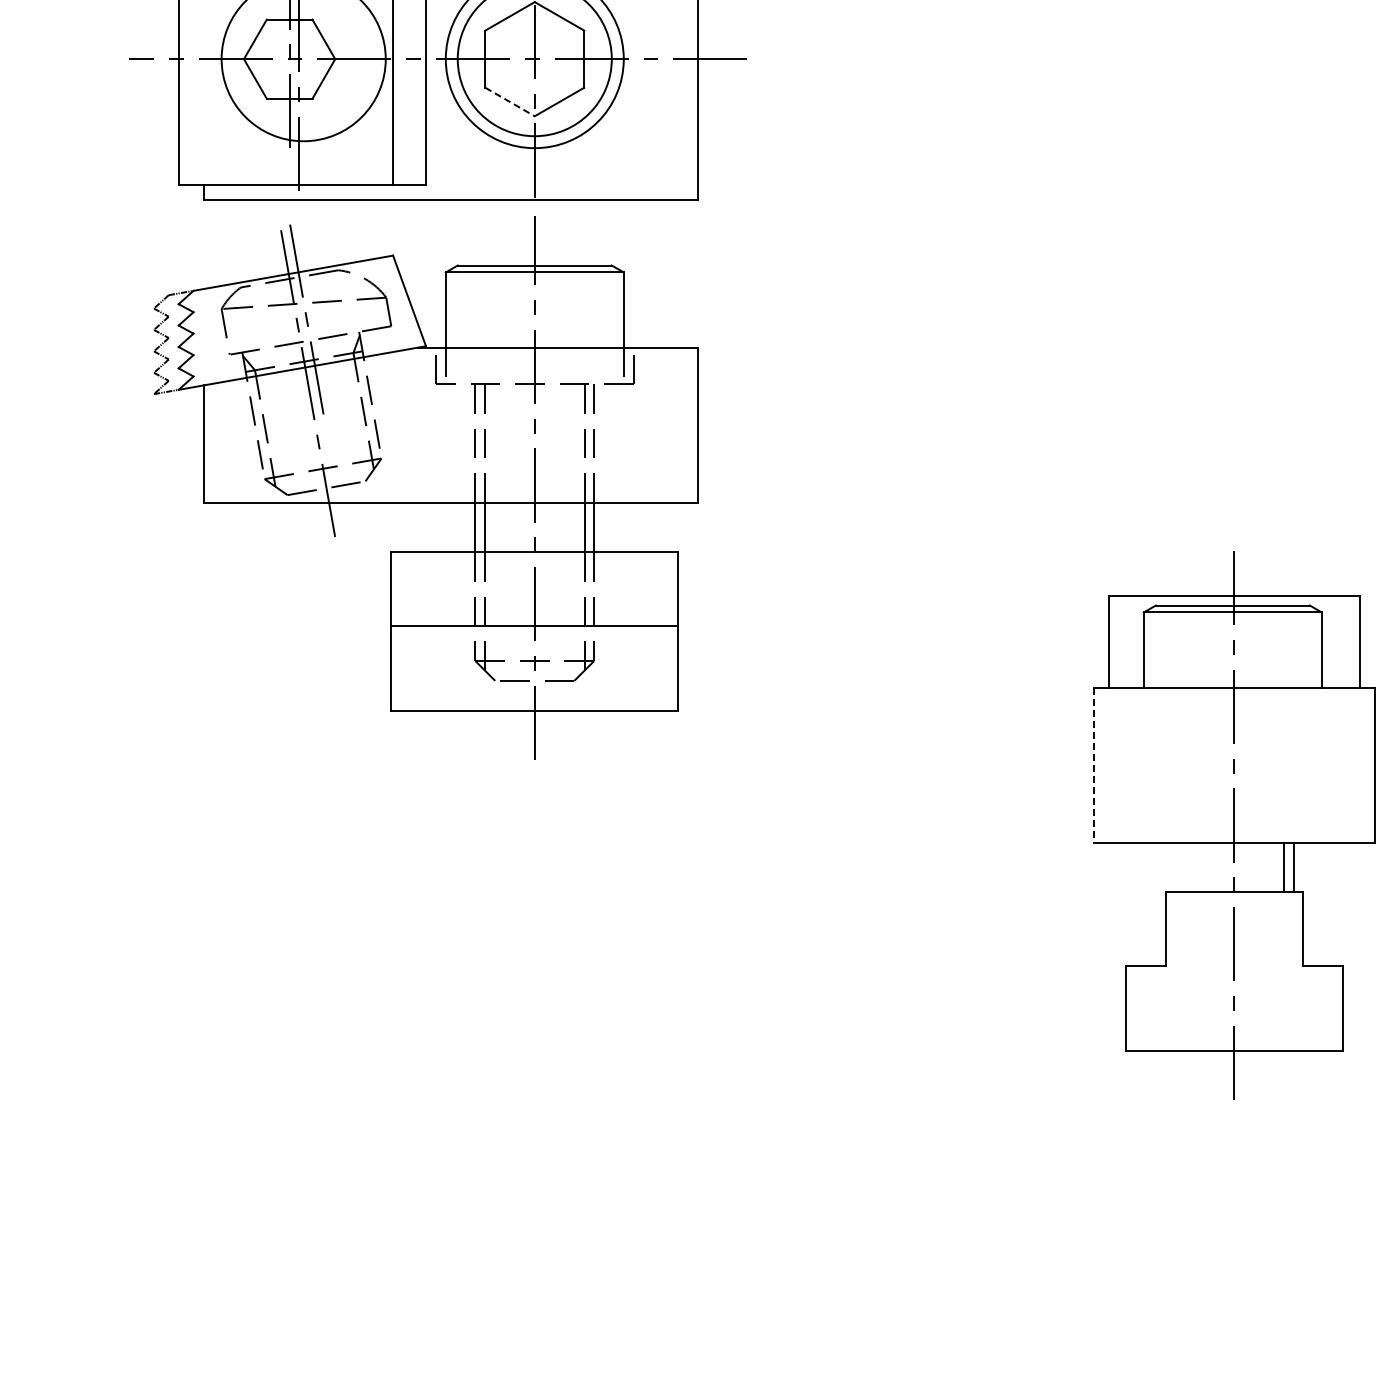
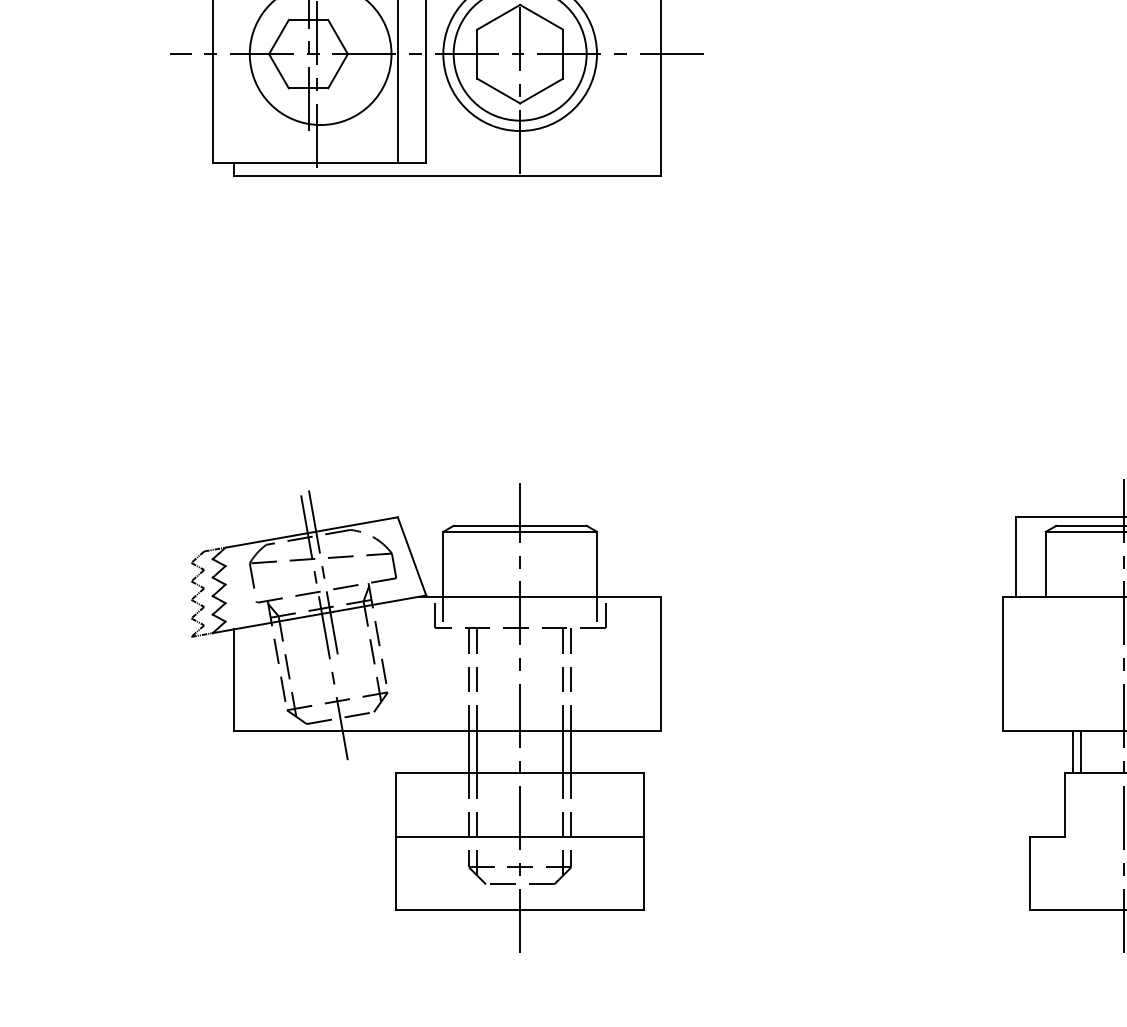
line: (510, 102) -> (499, 91), dashed -> solid
part: (425, 487) -> (425, 717), moved
line: (1093, 765) -> (1002, 663), dashed -> solid
line: (1175, 867) -> (1073, 751), added
line: (1184, 867) -> (1081, 751), added

